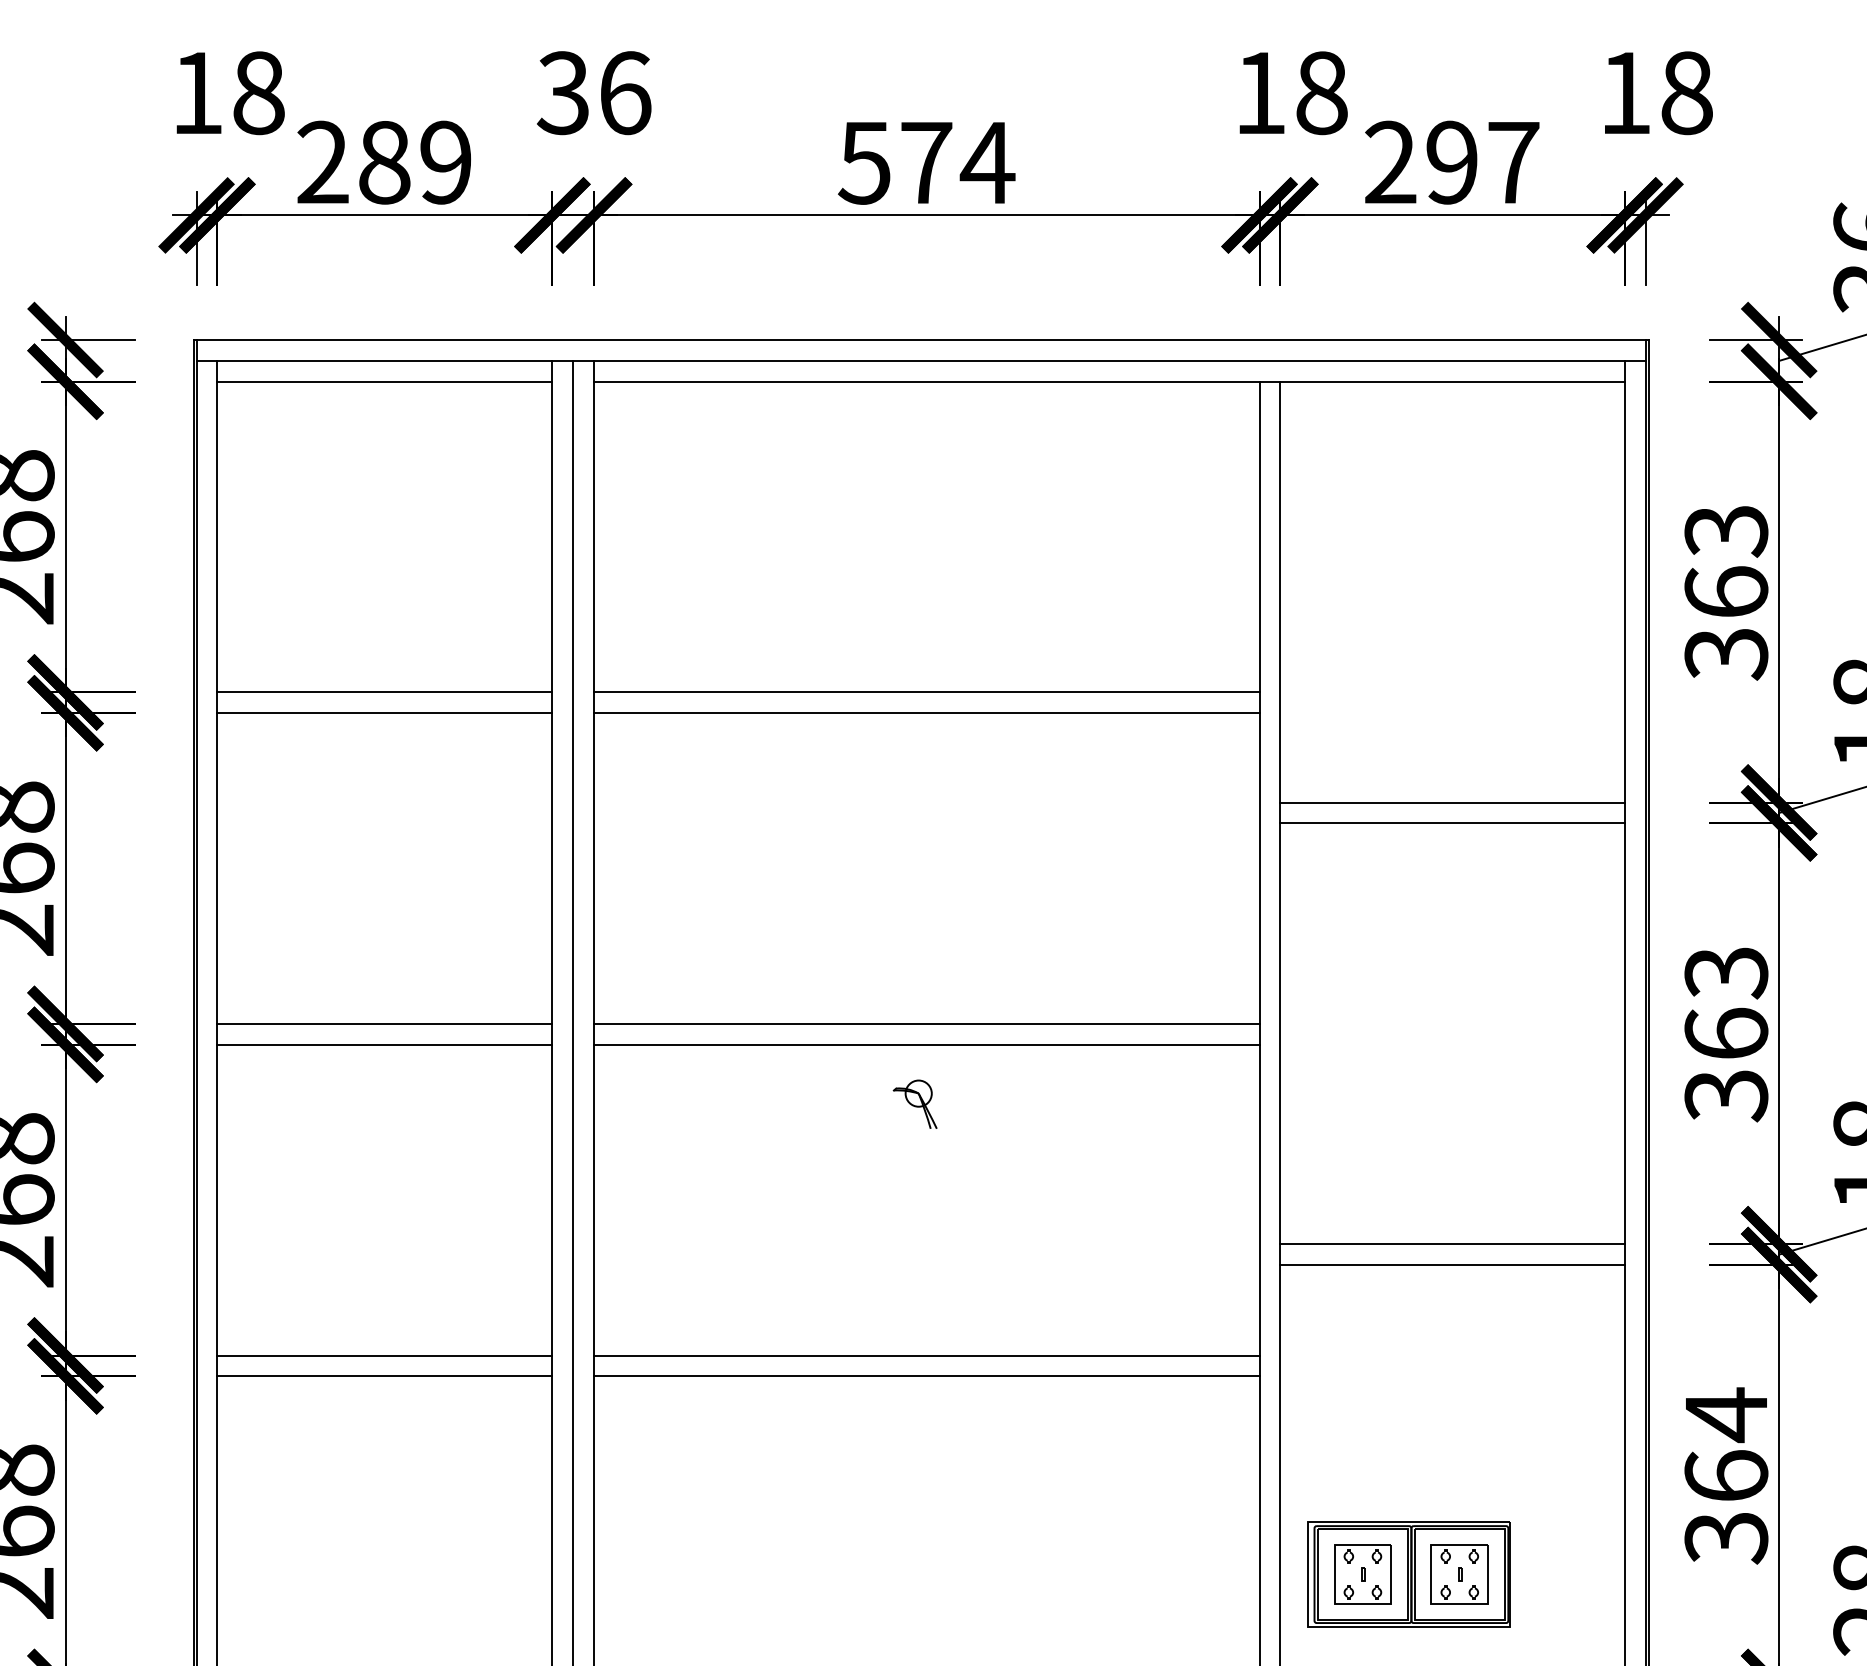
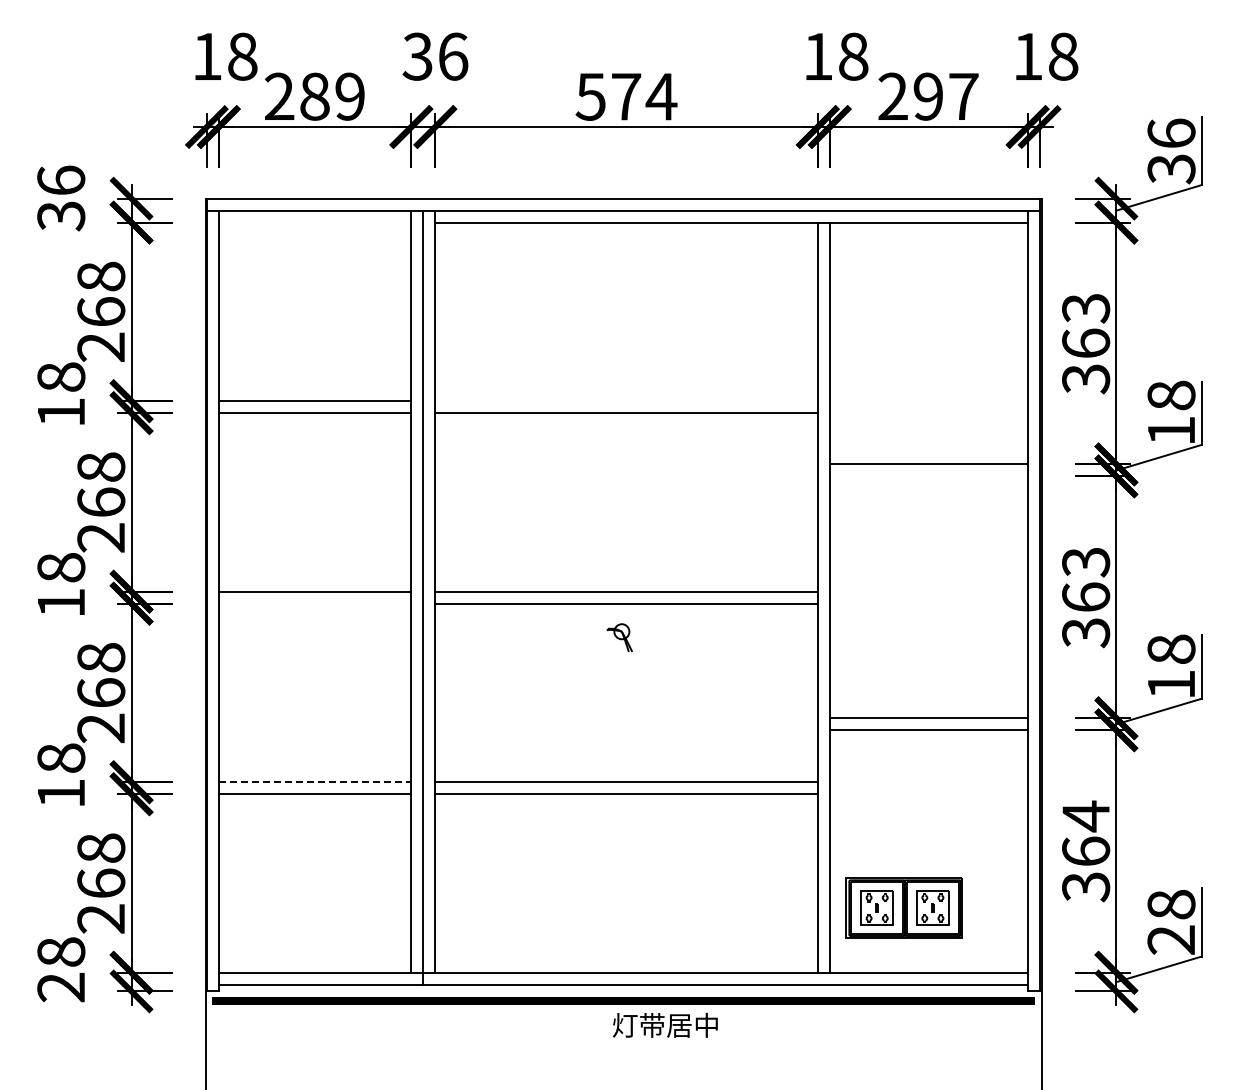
line: (383, 381) -> (314, 222), removed
line: (926, 692) -> (626, 401), removed
line: (1452, 823) -> (928, 476), removed
line: (383, 1044) -> (314, 603), removed
line: (385, 1355) -> (315, 782), solid -> dashed

